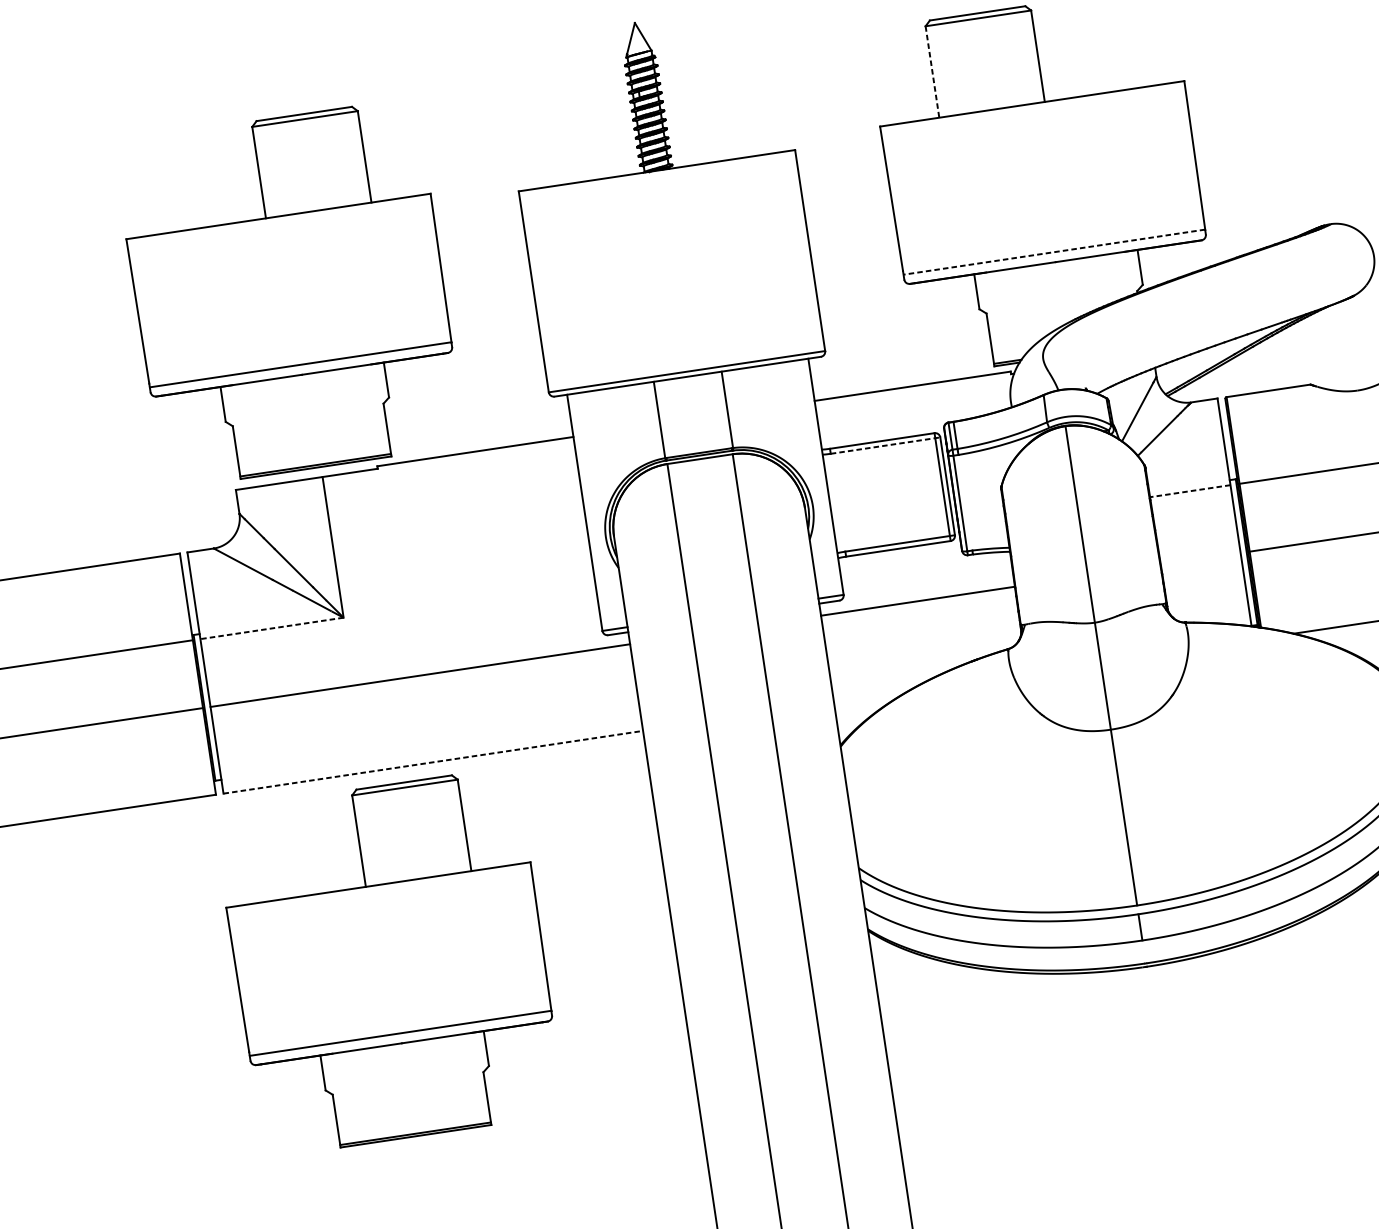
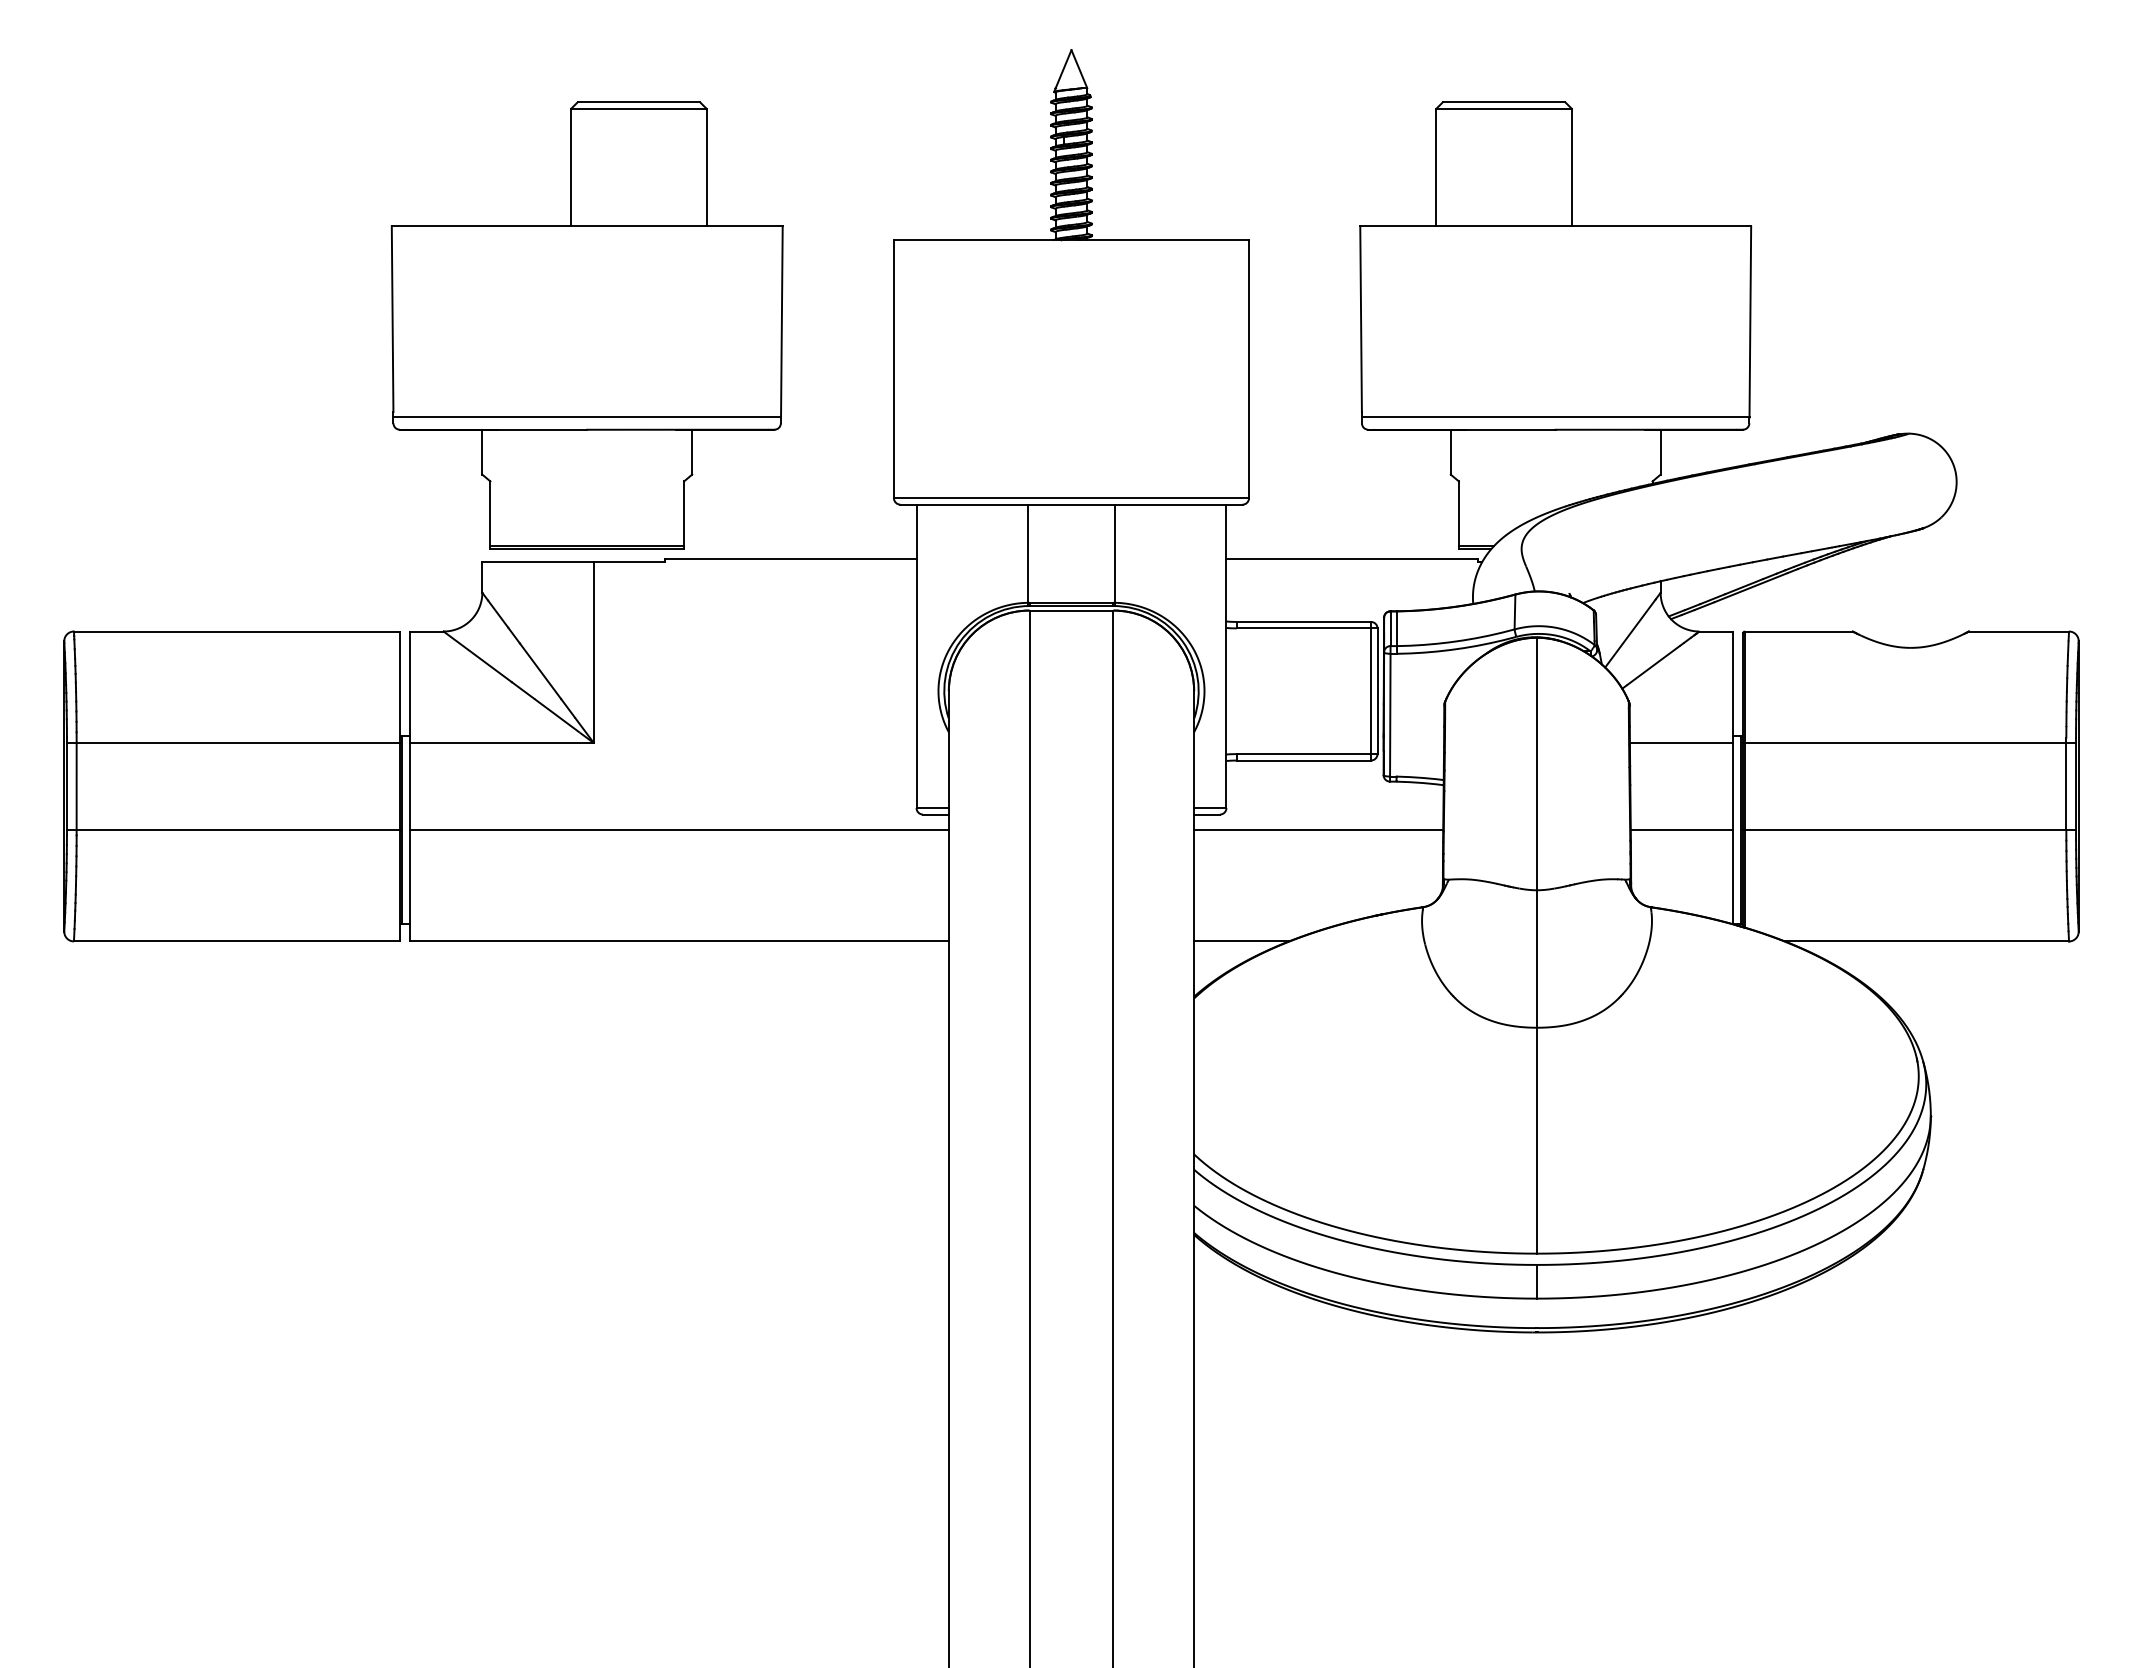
line: (932, 71) -> (1436, 167), dashed -> solid
line: (1054, 251) -> (1555, 416), dashed -> solid
line: (885, 445) -> (1307, 628), dashed -> solid
line: (1190, 490) -> (1681, 742), dashed -> solid
line: (1200, 559) -> (1681, 830), added
line: (271, 628) -> (501, 742), dashed -> solid
line: (870, 696) -> (1241, 941), added
line: (433, 762) -> (679, 941), dashed -> solid
part: (389, 962) -> (586, 1184), removed

